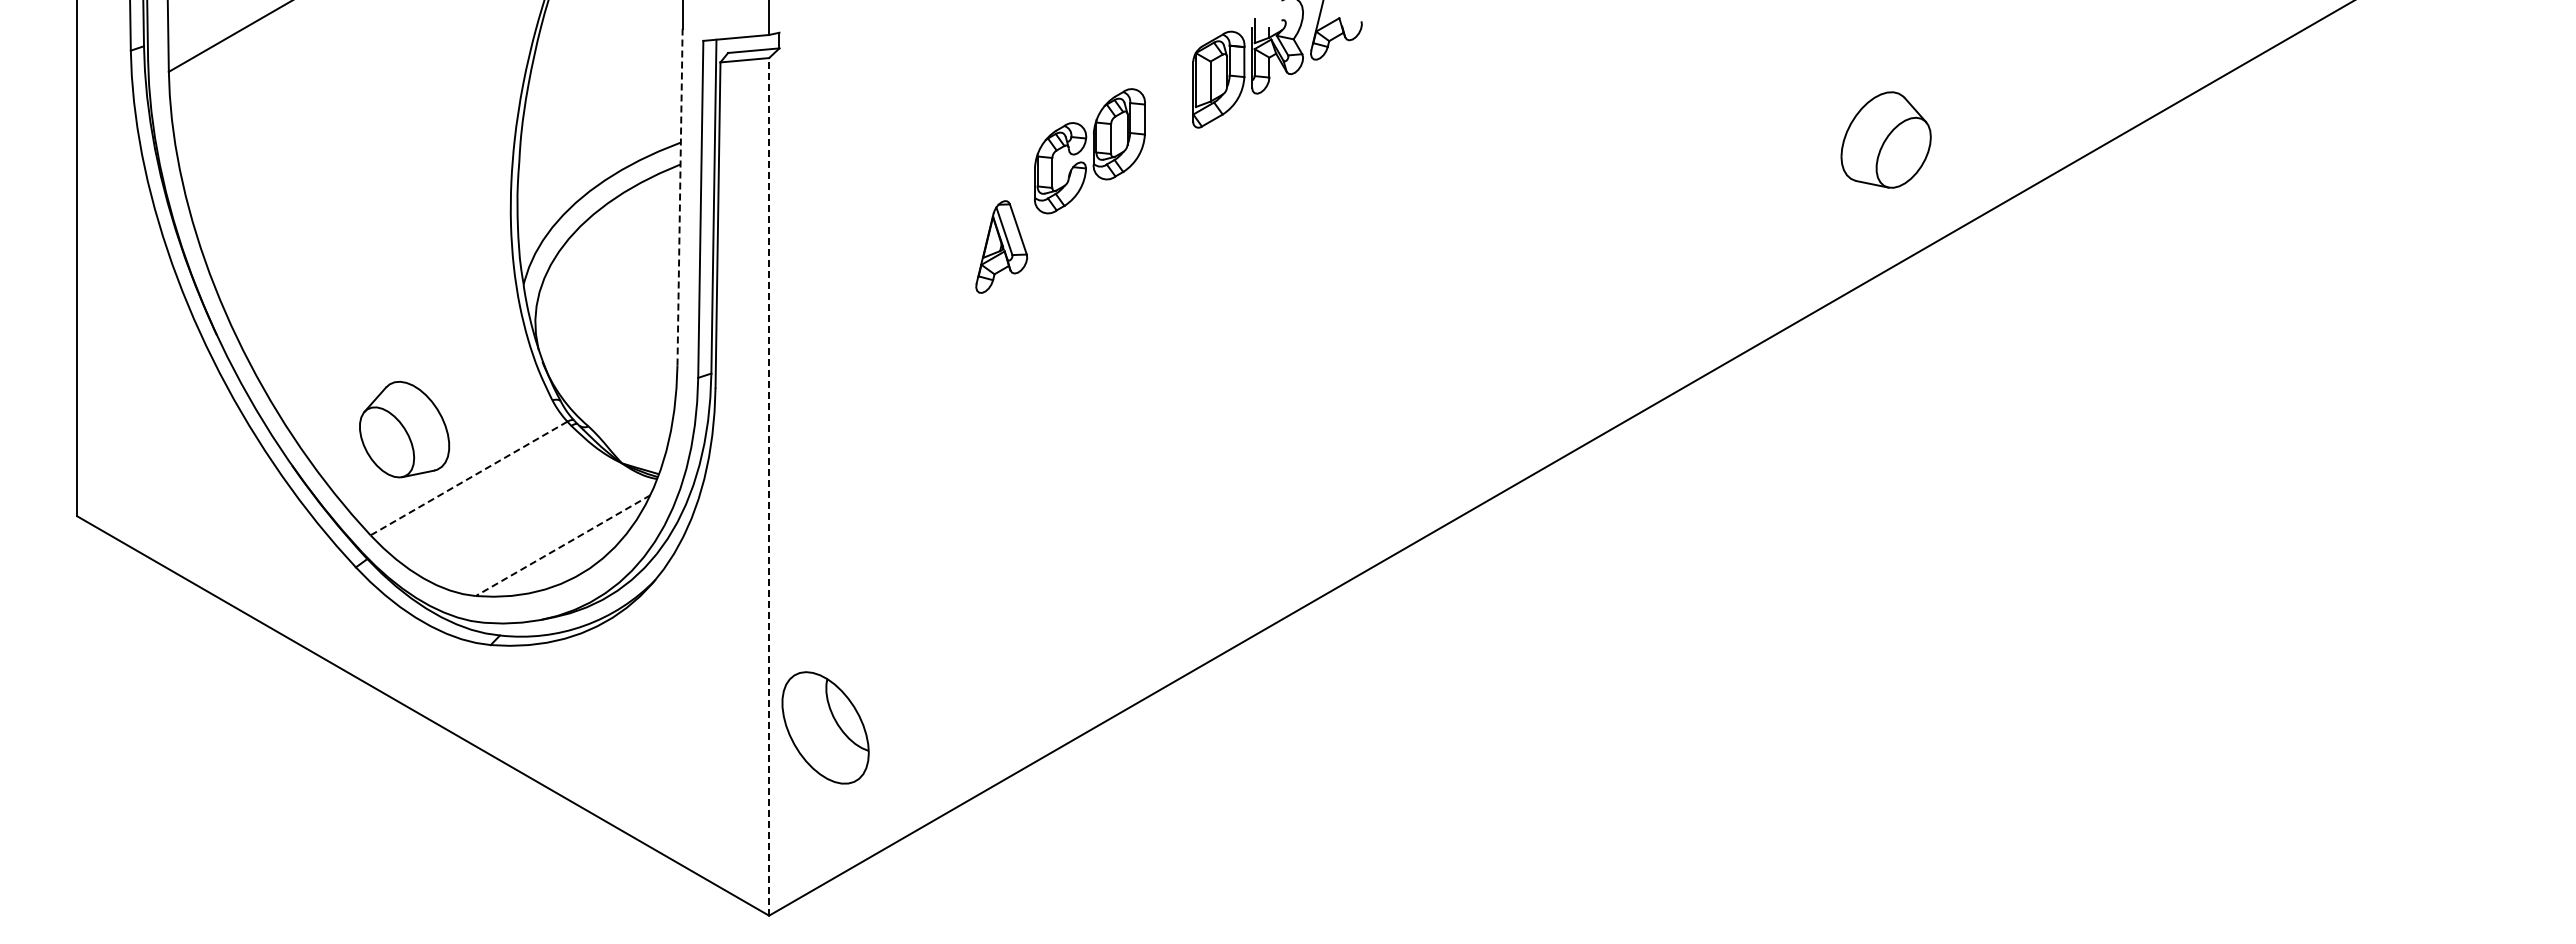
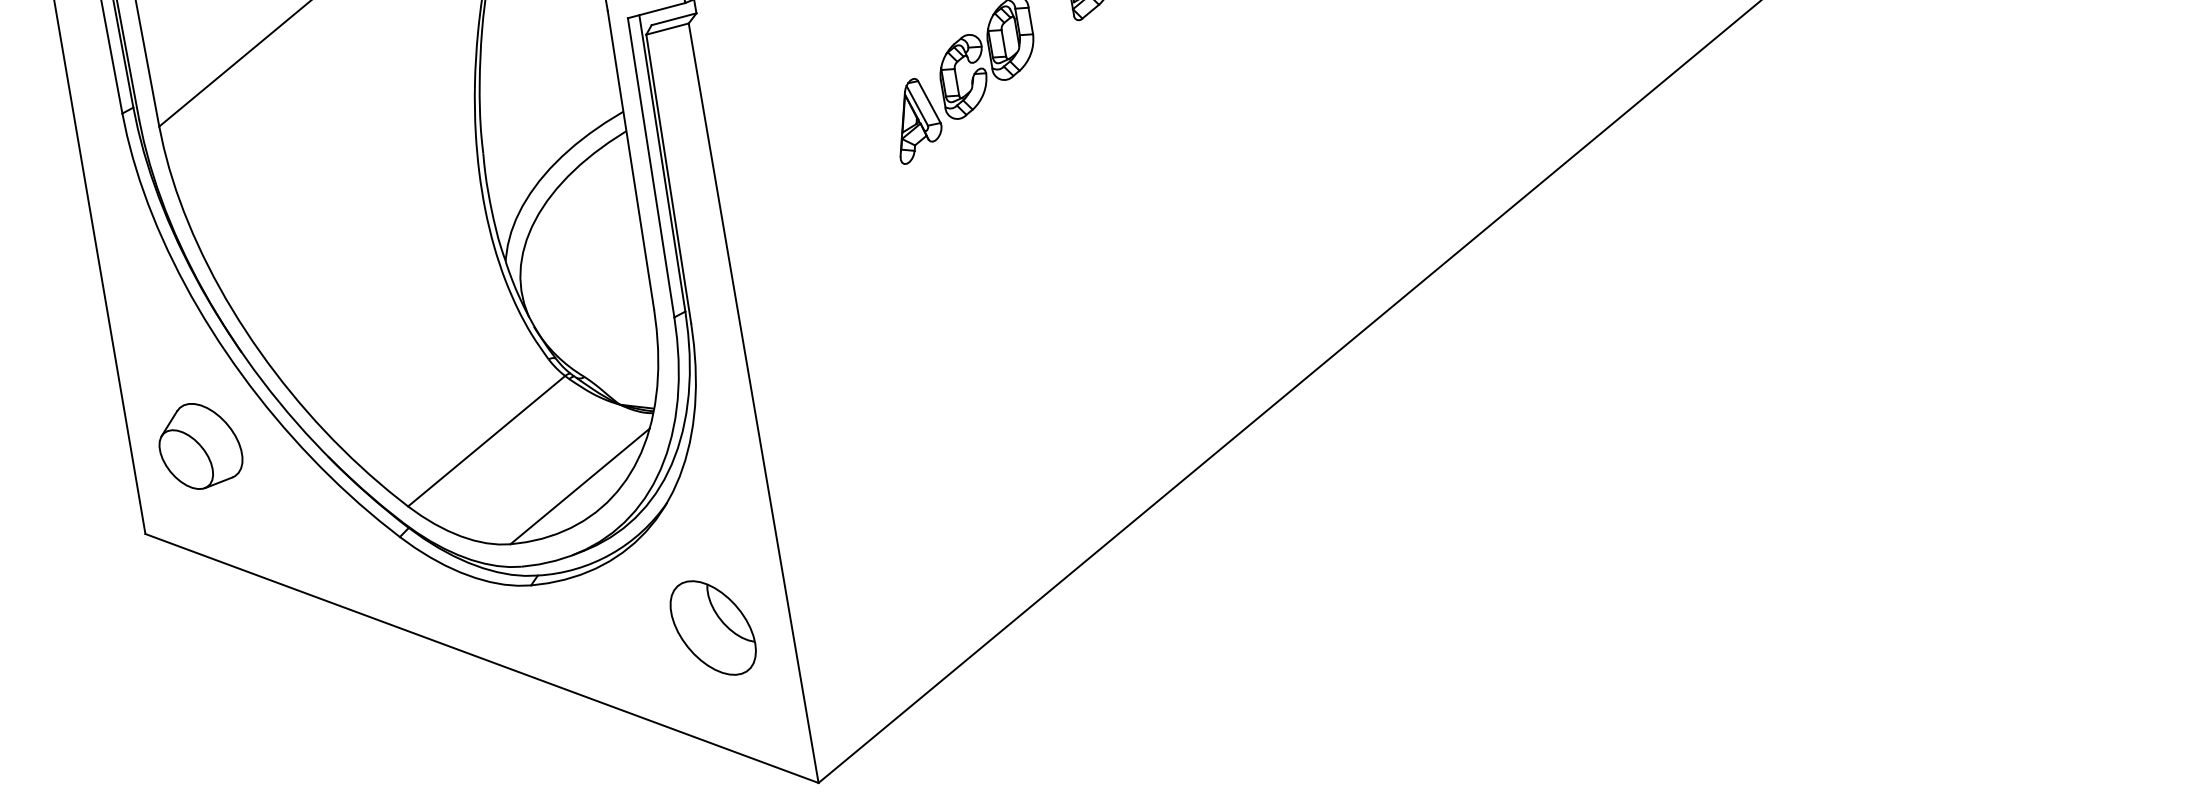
line: (680, 196) -> (631, 159), dashed -> solid
part: (1001, 246) -> (917, 119), moved
part: (404, 429) -> (199, 445), moved
line: (469, 478) -> (487, 441), dashed -> solid
line: (769, 486) -> (753, 402), dashed -> solid
line: (563, 545) -> (580, 486), dashed -> solid
part: (825, 727) -> (713, 627), moved

